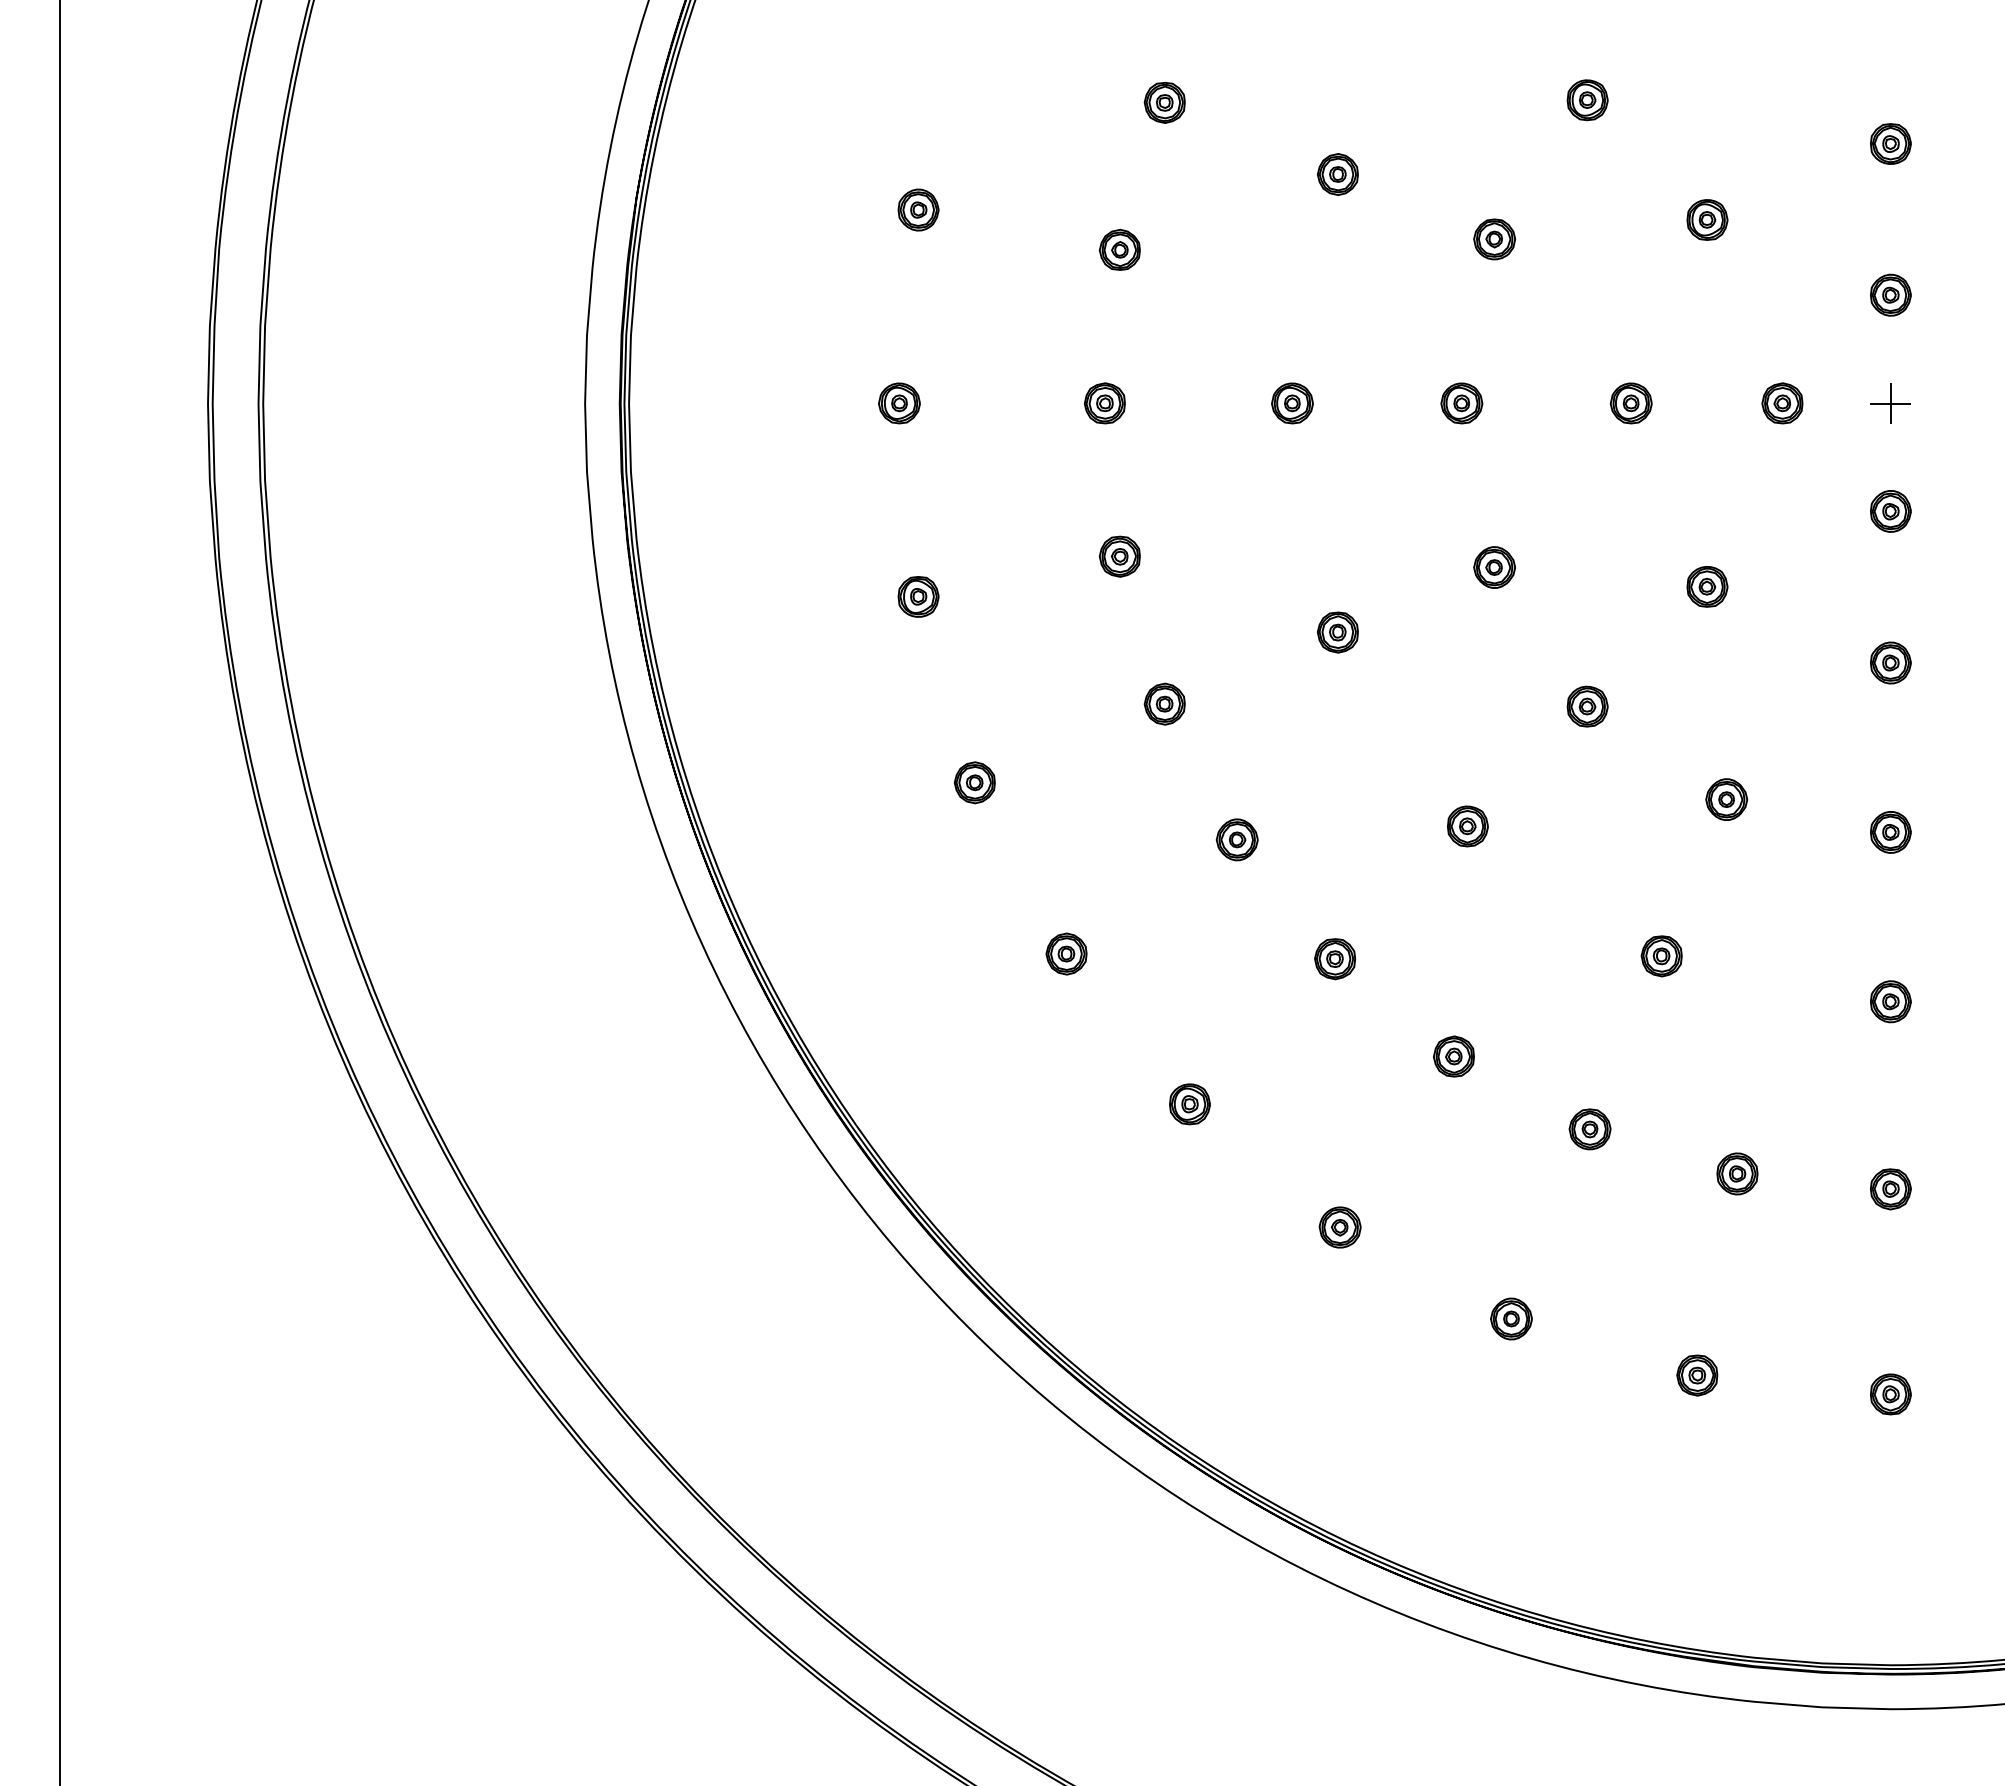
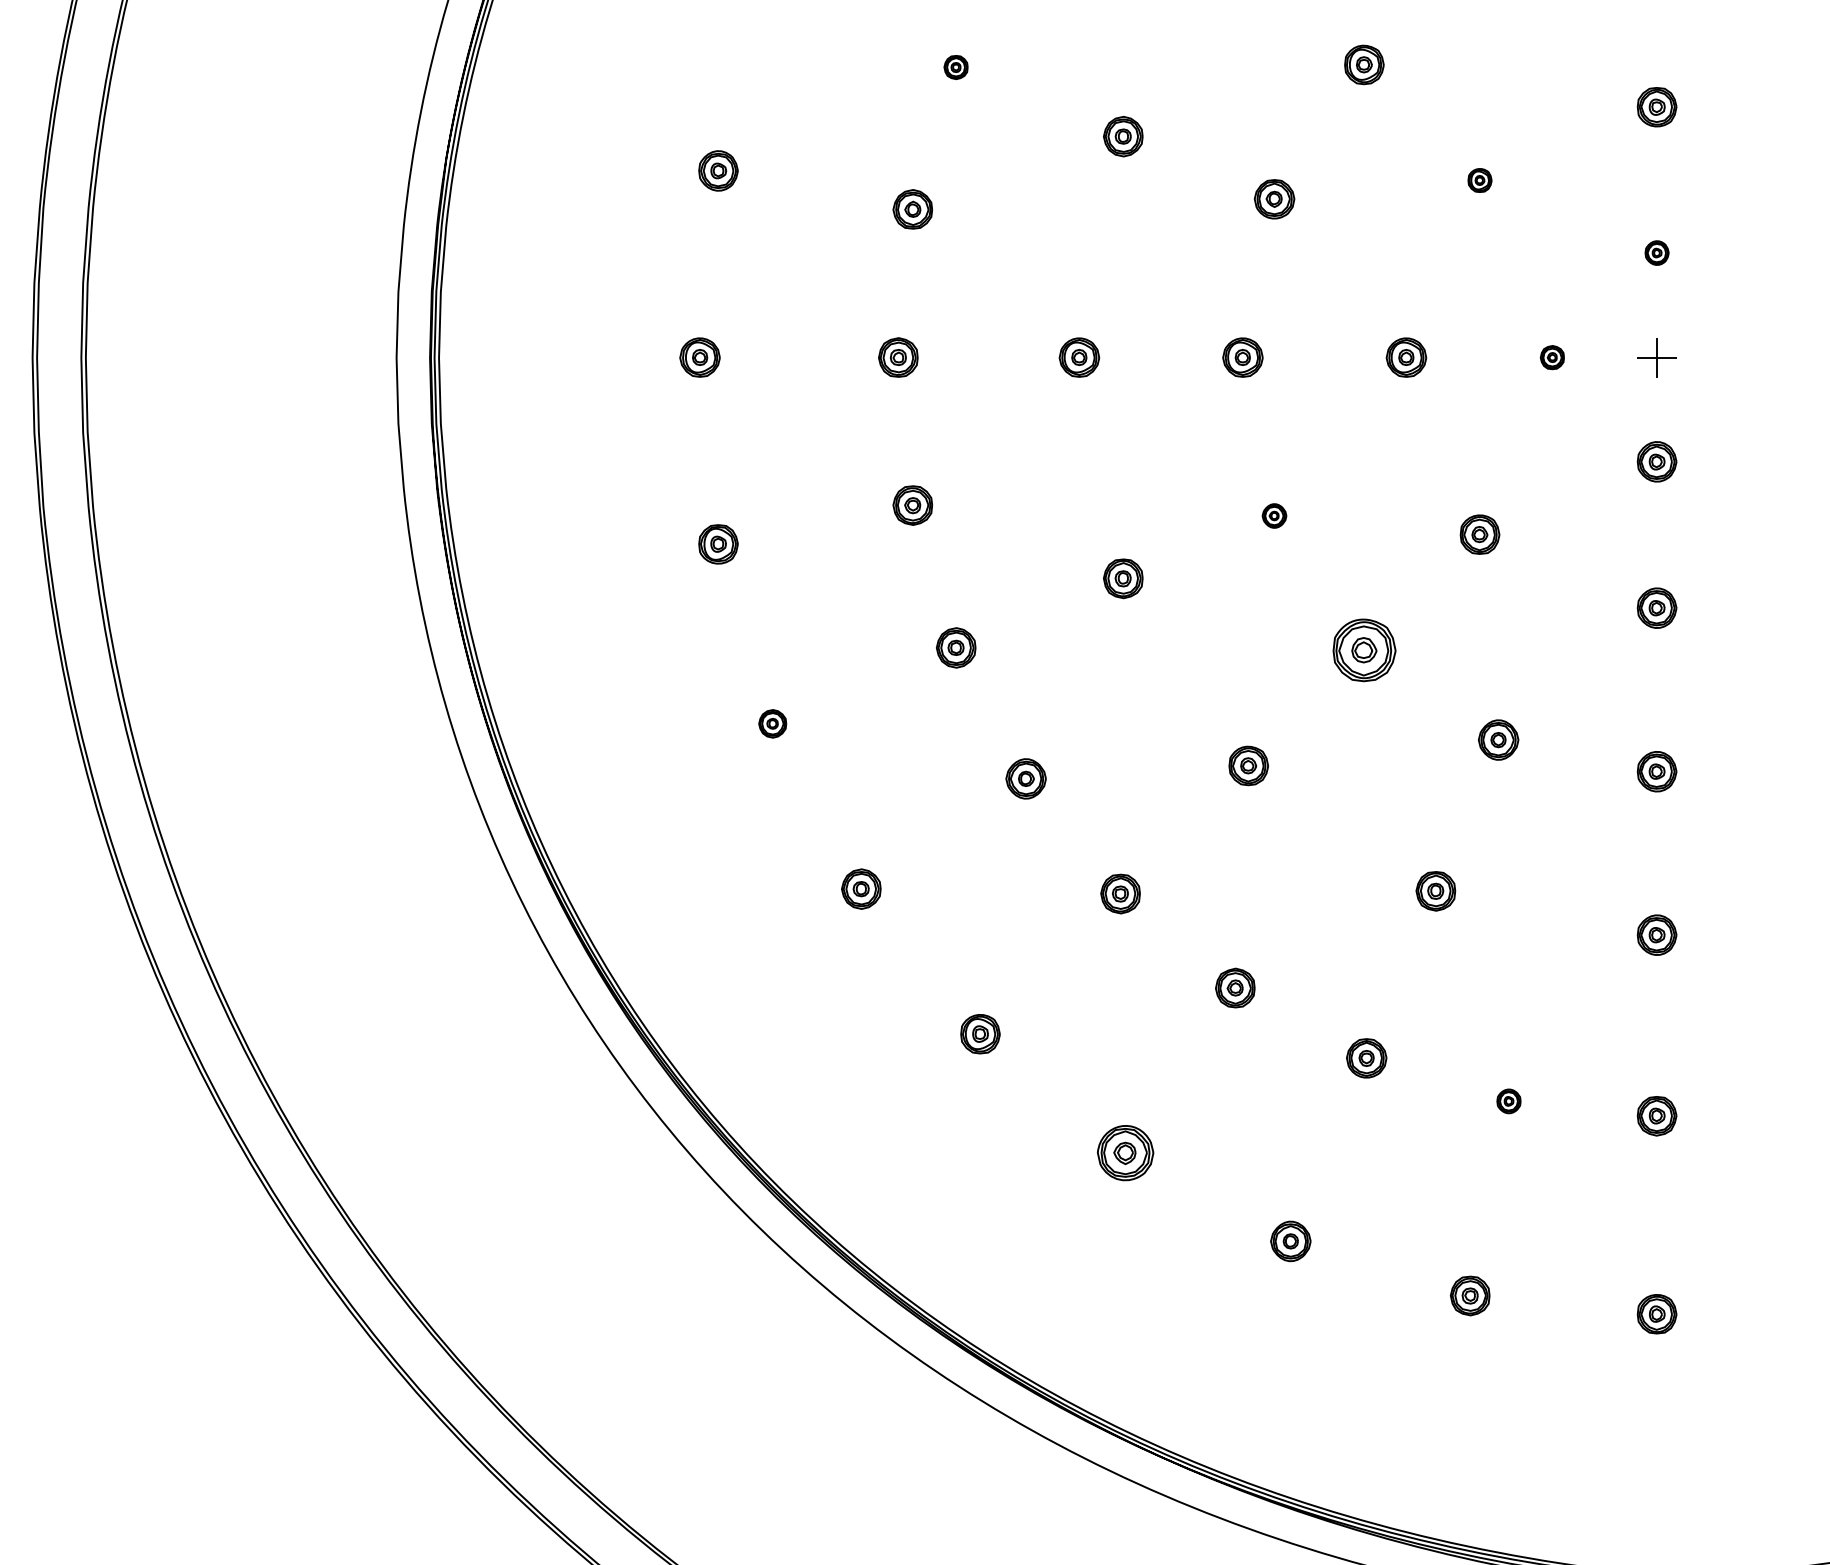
part: (1164, 102) -> (955, 67), size x0.6
part: (1707, 219) -> (1480, 180), size x0.6
part: (1890, 294) -> (1656, 252), size x0.6
part: (1782, 403) -> (1552, 357), size x0.6
part: (1494, 567) -> (1274, 515), size x0.6
part: (1587, 706) -> (1364, 650), size x1.6
part: (974, 782) -> (772, 723), size x0.7
part: (1737, 1173) -> (1509, 1100), size x0.6
part: (1339, 1227) -> (1124, 1153), size x1.4

